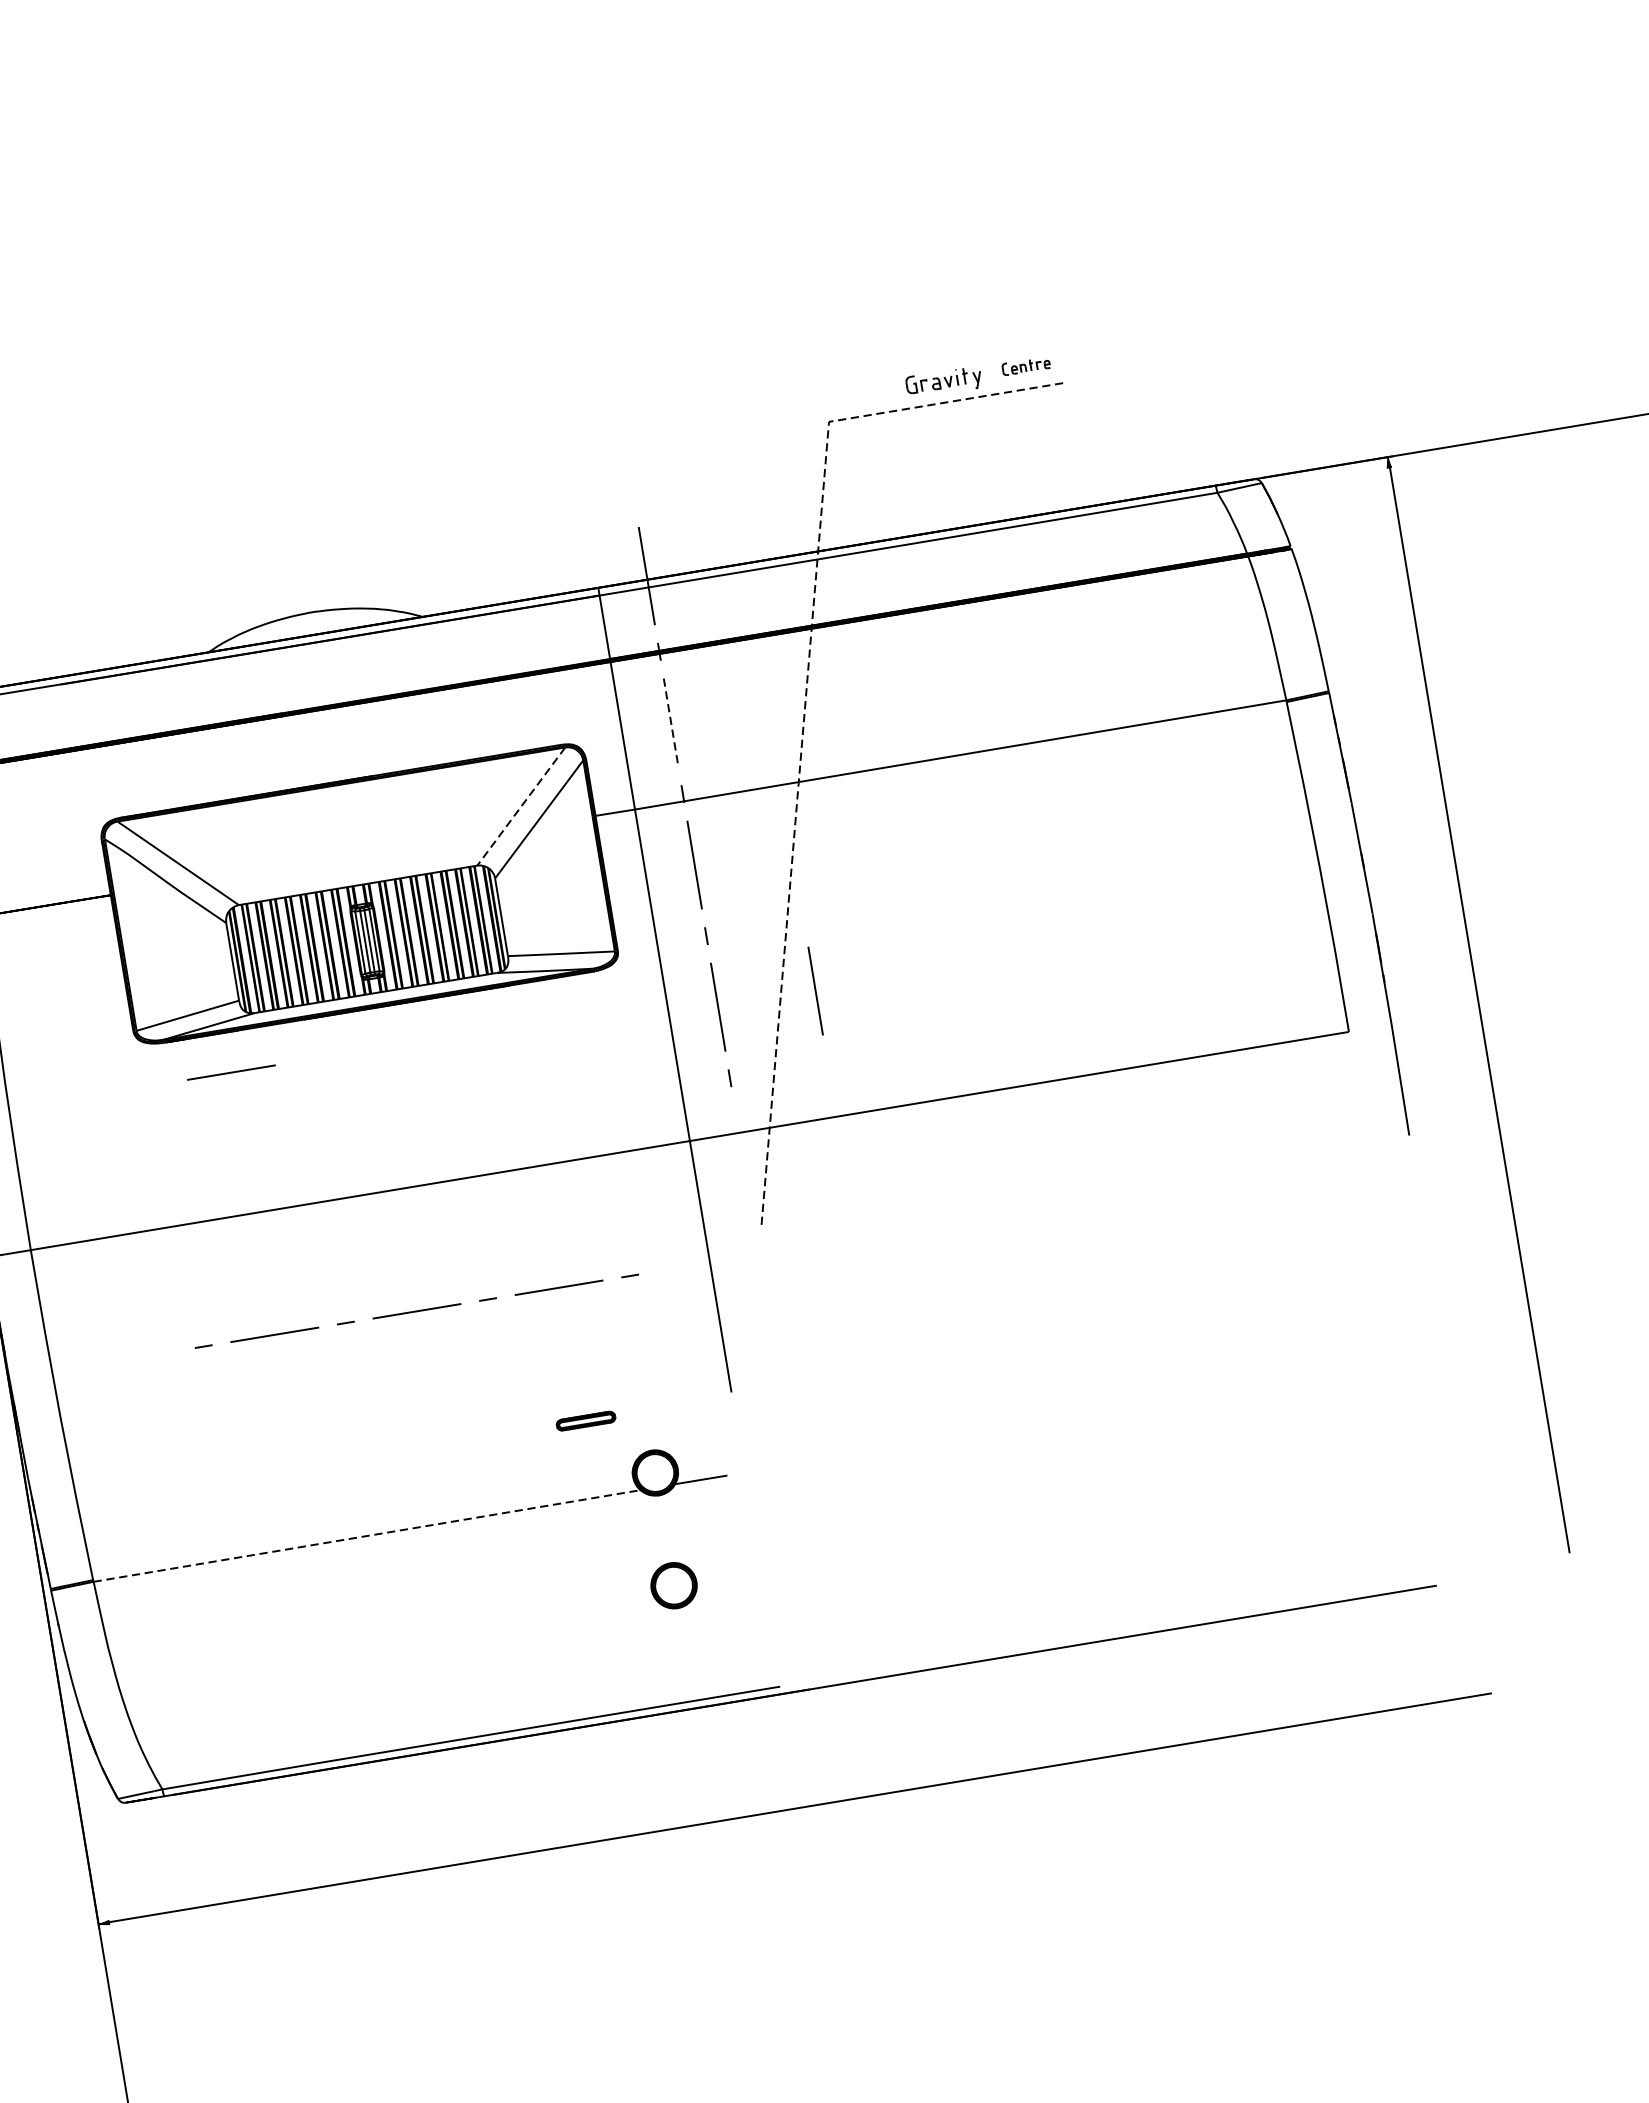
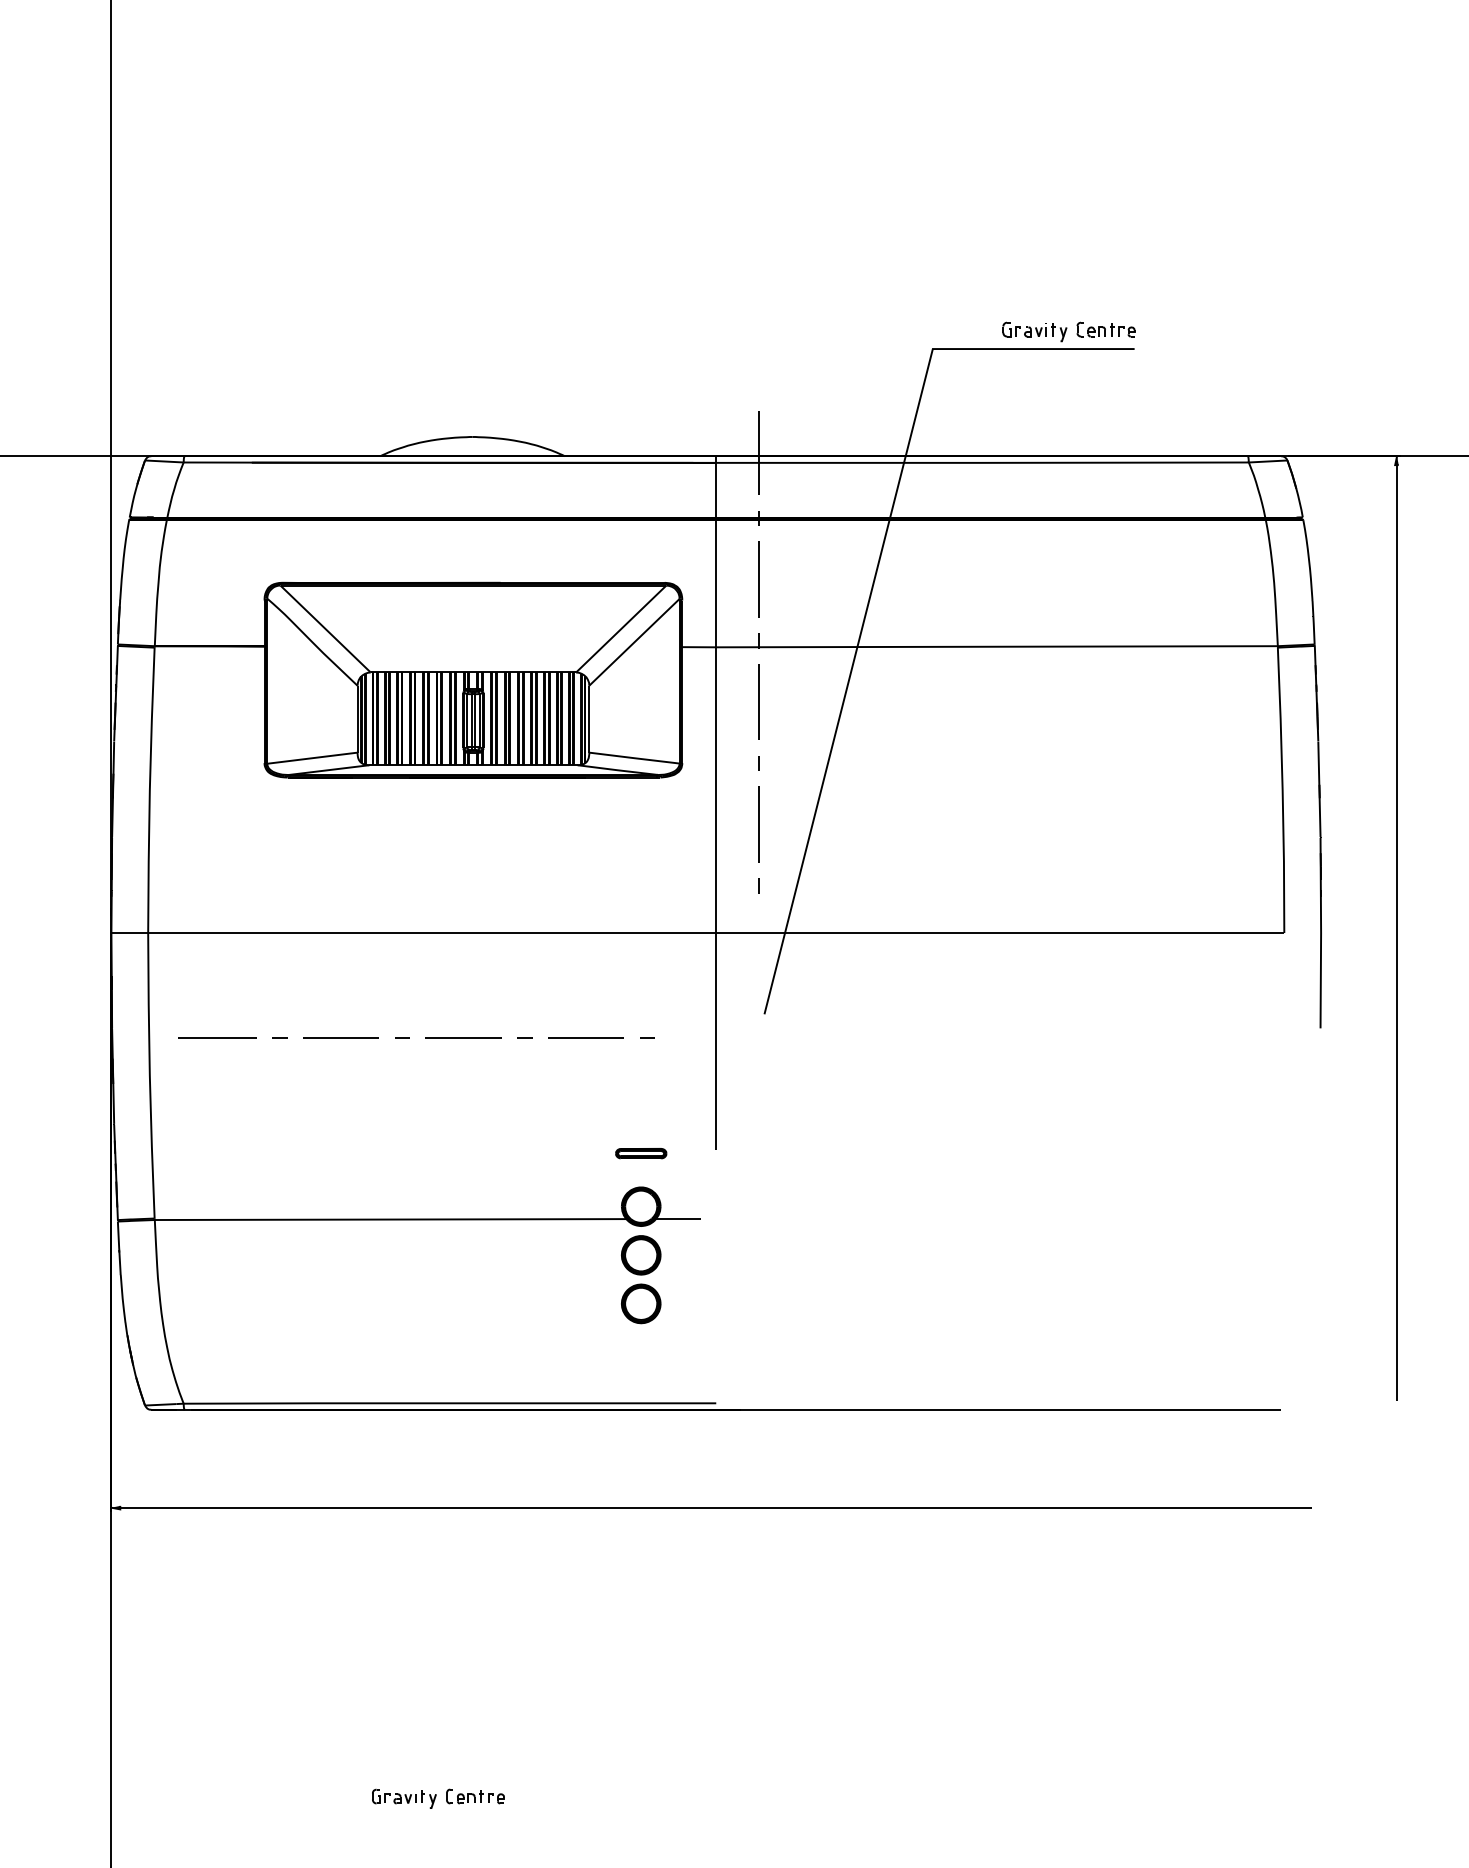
part: (1025, 366) -> (1105, 329), size x1.43
line: (805, 705) -> (873, 583), dashed -> solid
line: (671, 723) -> (758, 580), dashed -> solid
line: (521, 807) -> (621, 629), dashed -> solid
line: (815, 990) -> (842, 824), removed
line: (230, 1072) -> (340, 811), removed
line: (131, 1358) -> (217, 1037), added
part: (586, 1420) -> (641, 1153), moved
part: (665, 1529) -> (641, 1255), added
line: (366, 1535) -> (390, 1219), dashed -> solid

